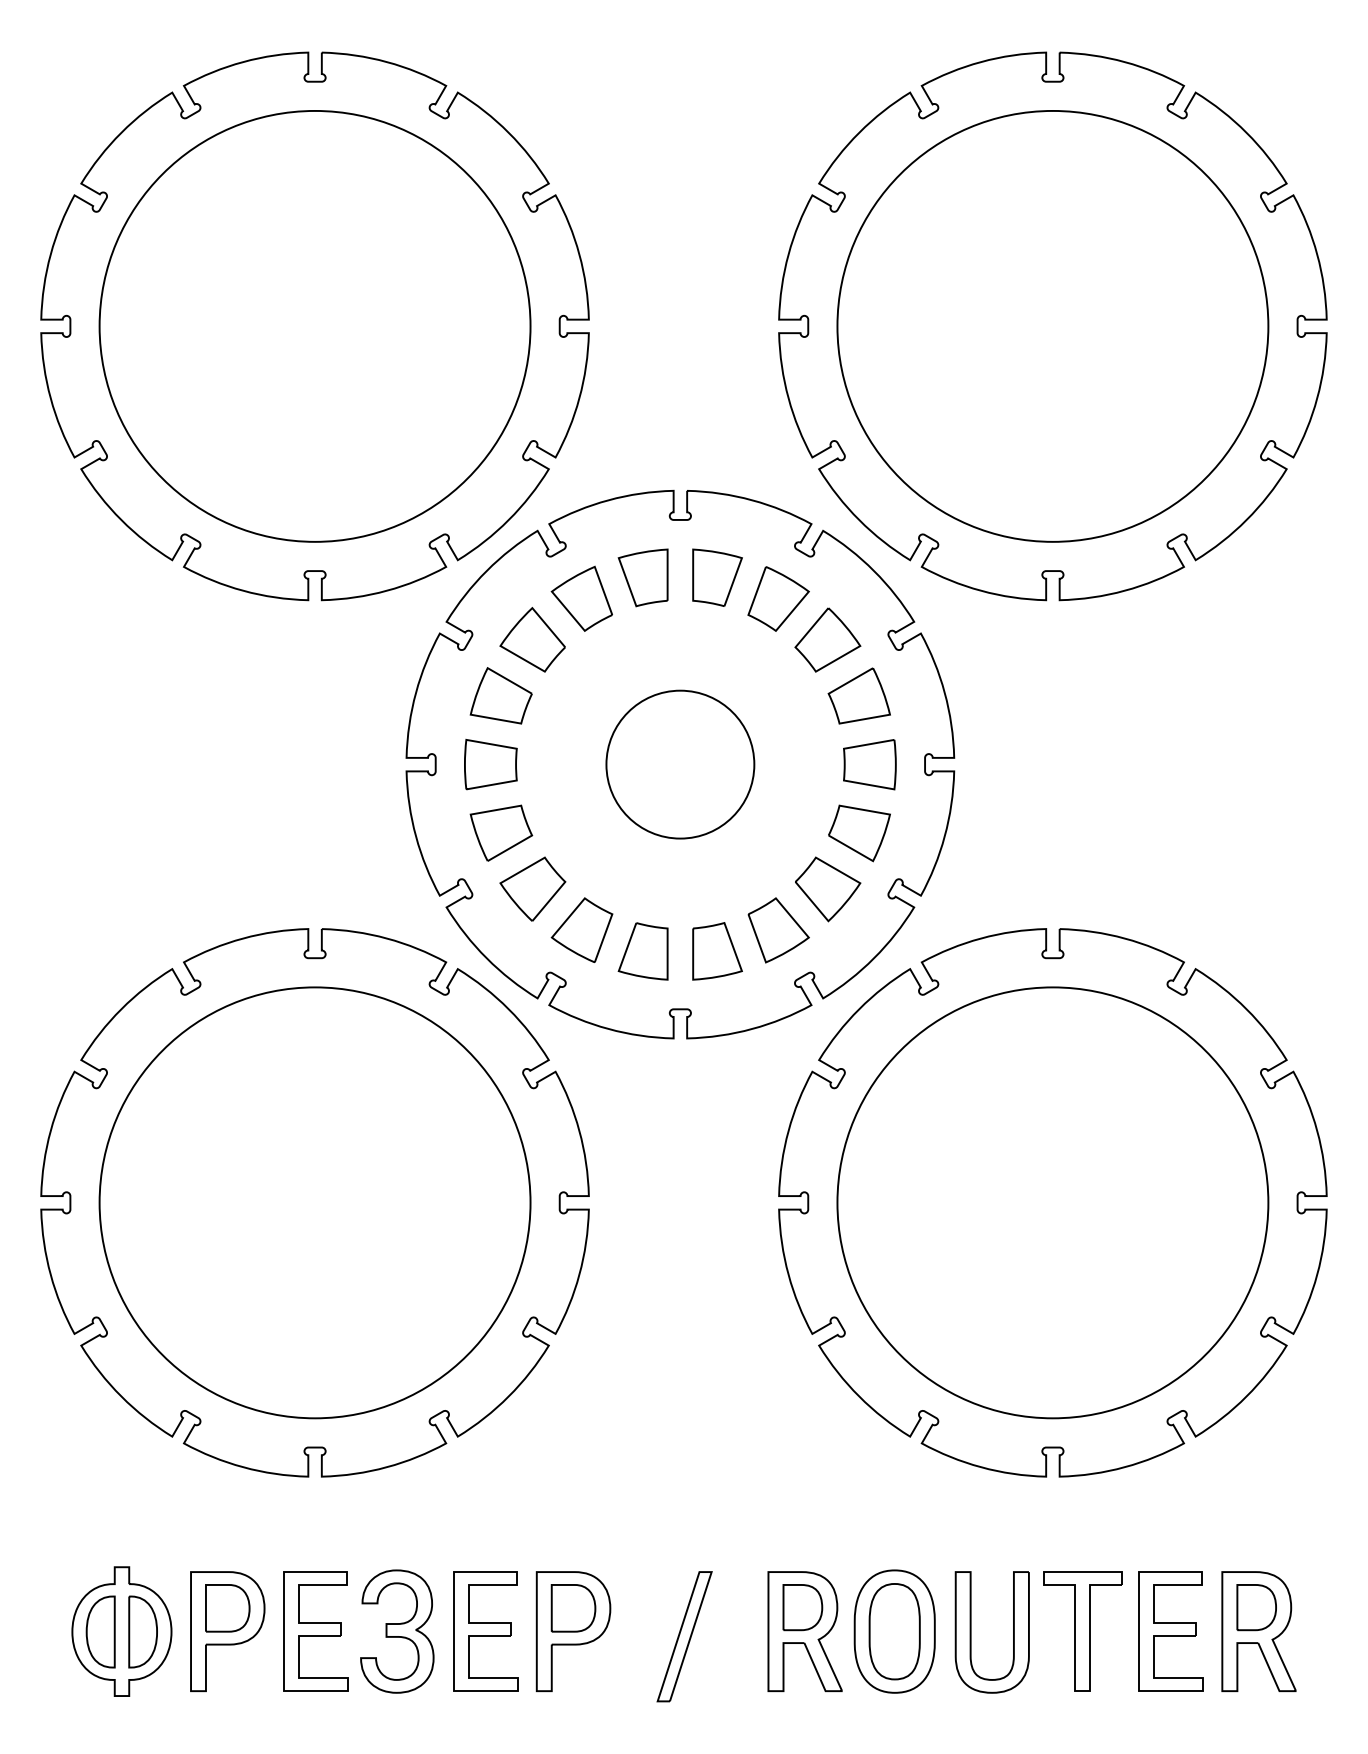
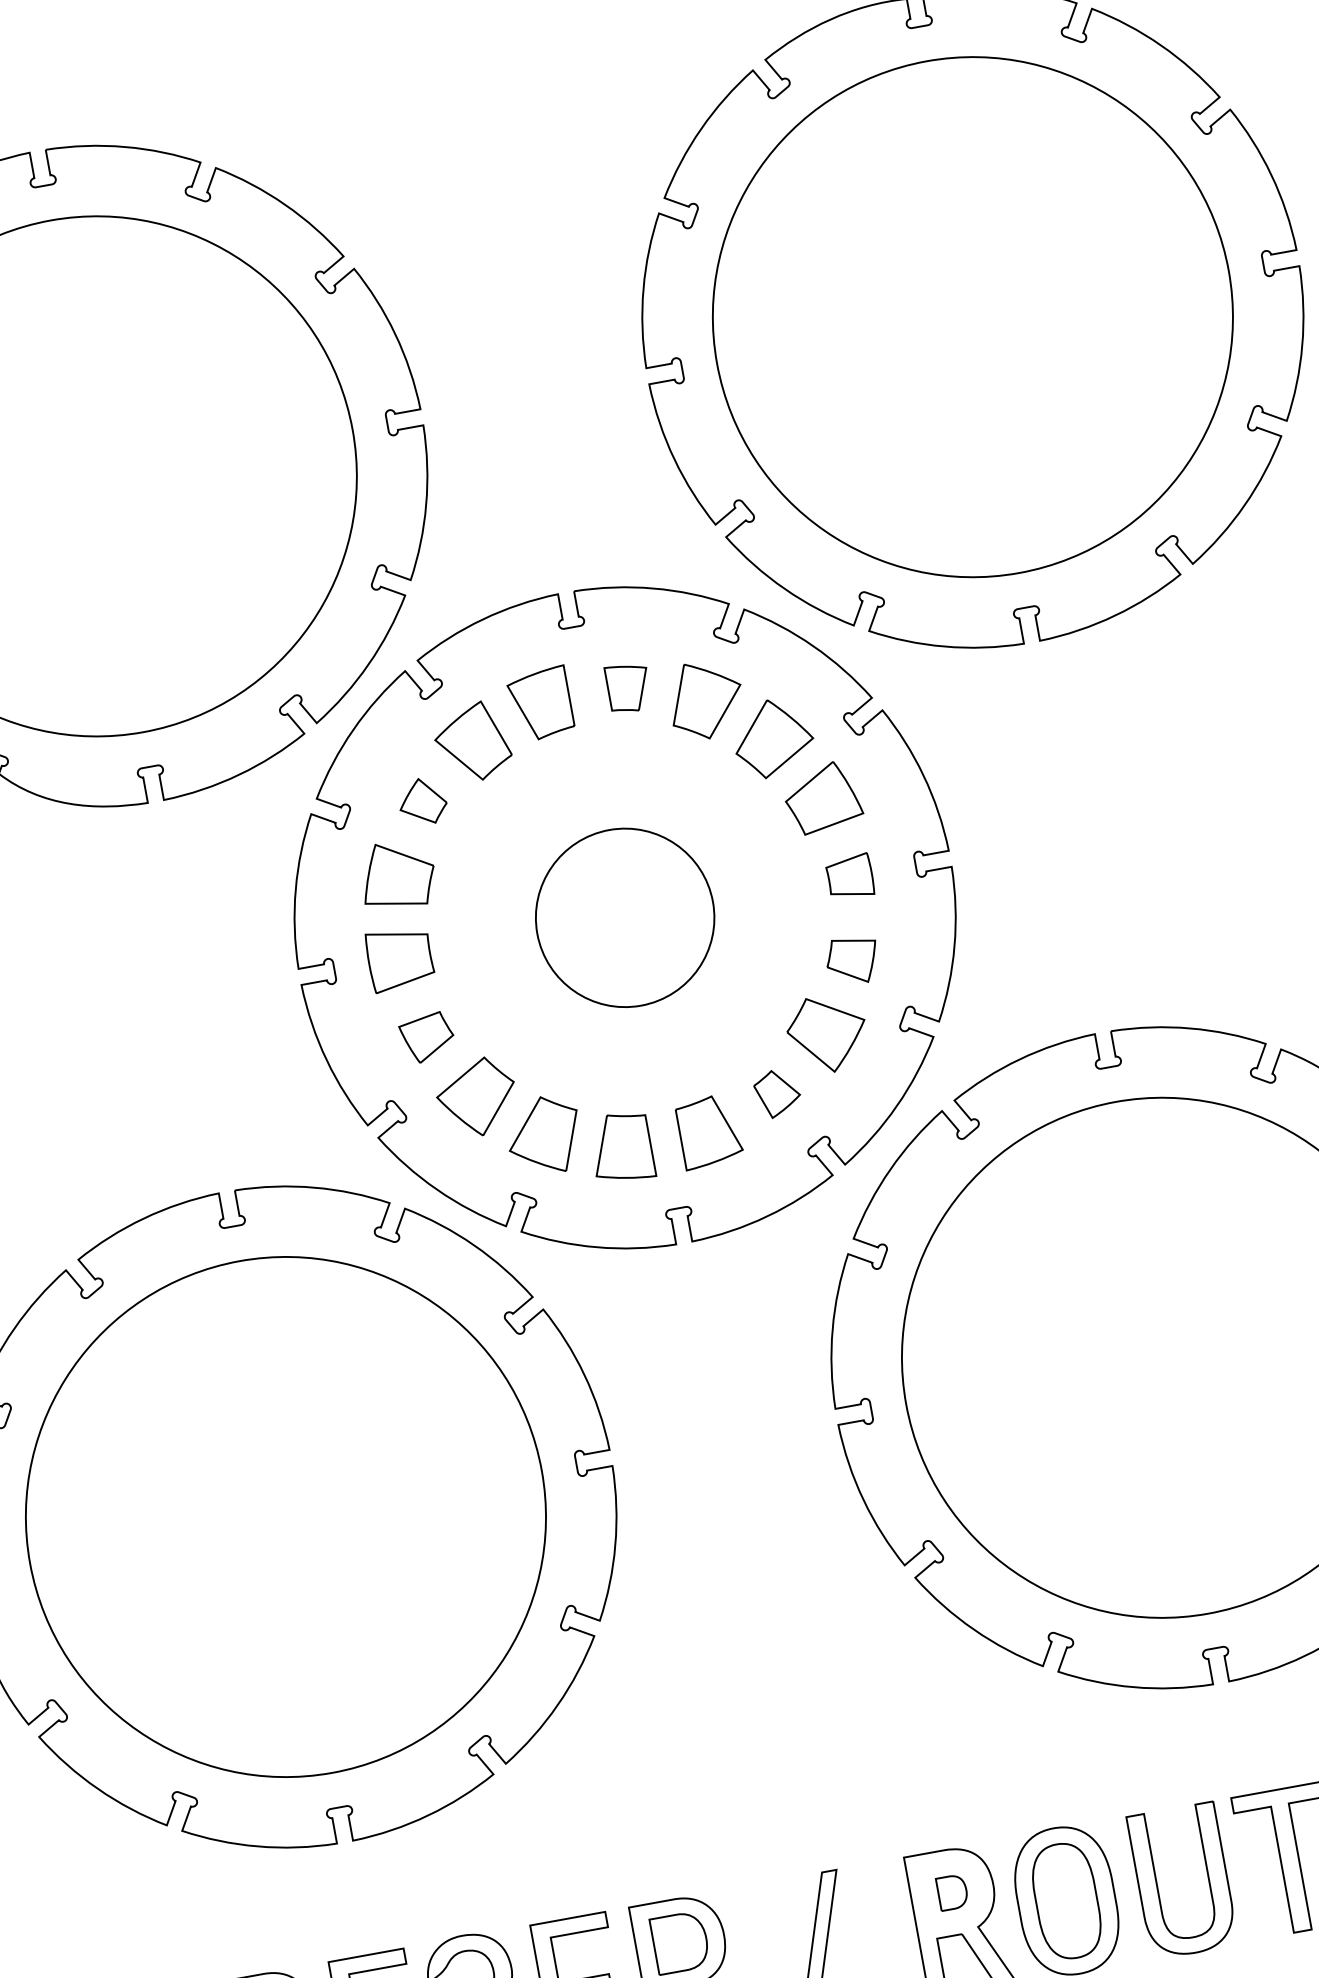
part: (717, 577) -> (628, 687), size x0.7
part: (532, 639) -> (422, 801), size x0.6
part: (869, 764) -> (849, 876), size x0.7
part: (501, 832) -> (427, 1037), size x0.7
part: (859, 833) -> (852, 960), size x0.7
part: (778, 930) -> (777, 1093), size x0.6
part: (802, 1607) -> (952, 1892), size x0.6

